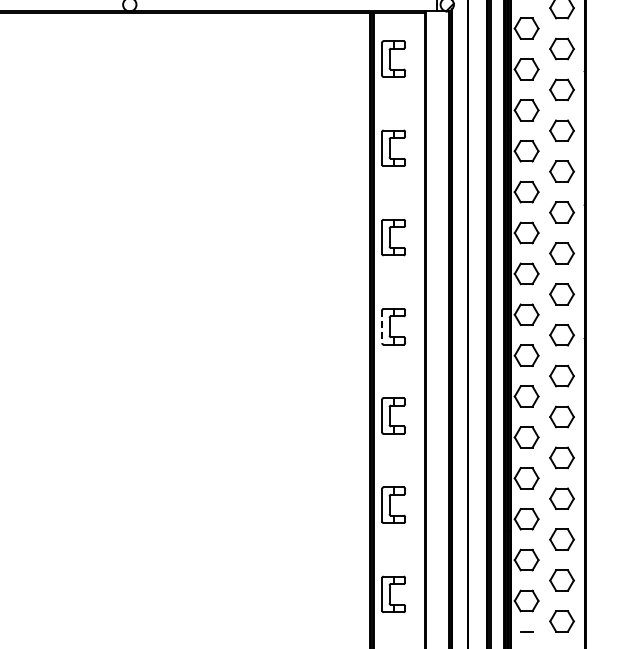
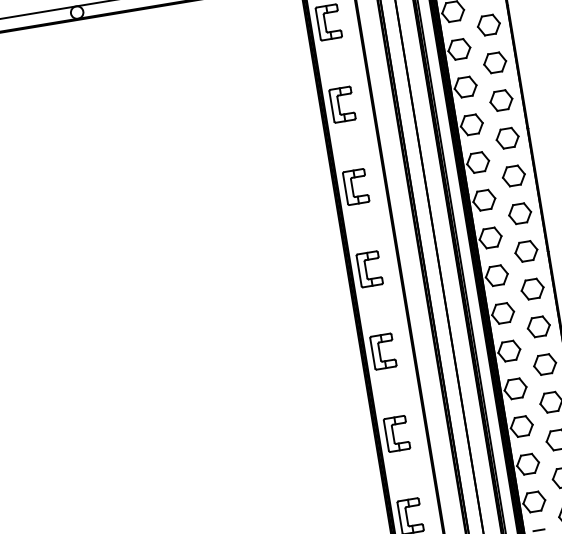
line: (382, 327) -> (359, 271), dashed -> solid

